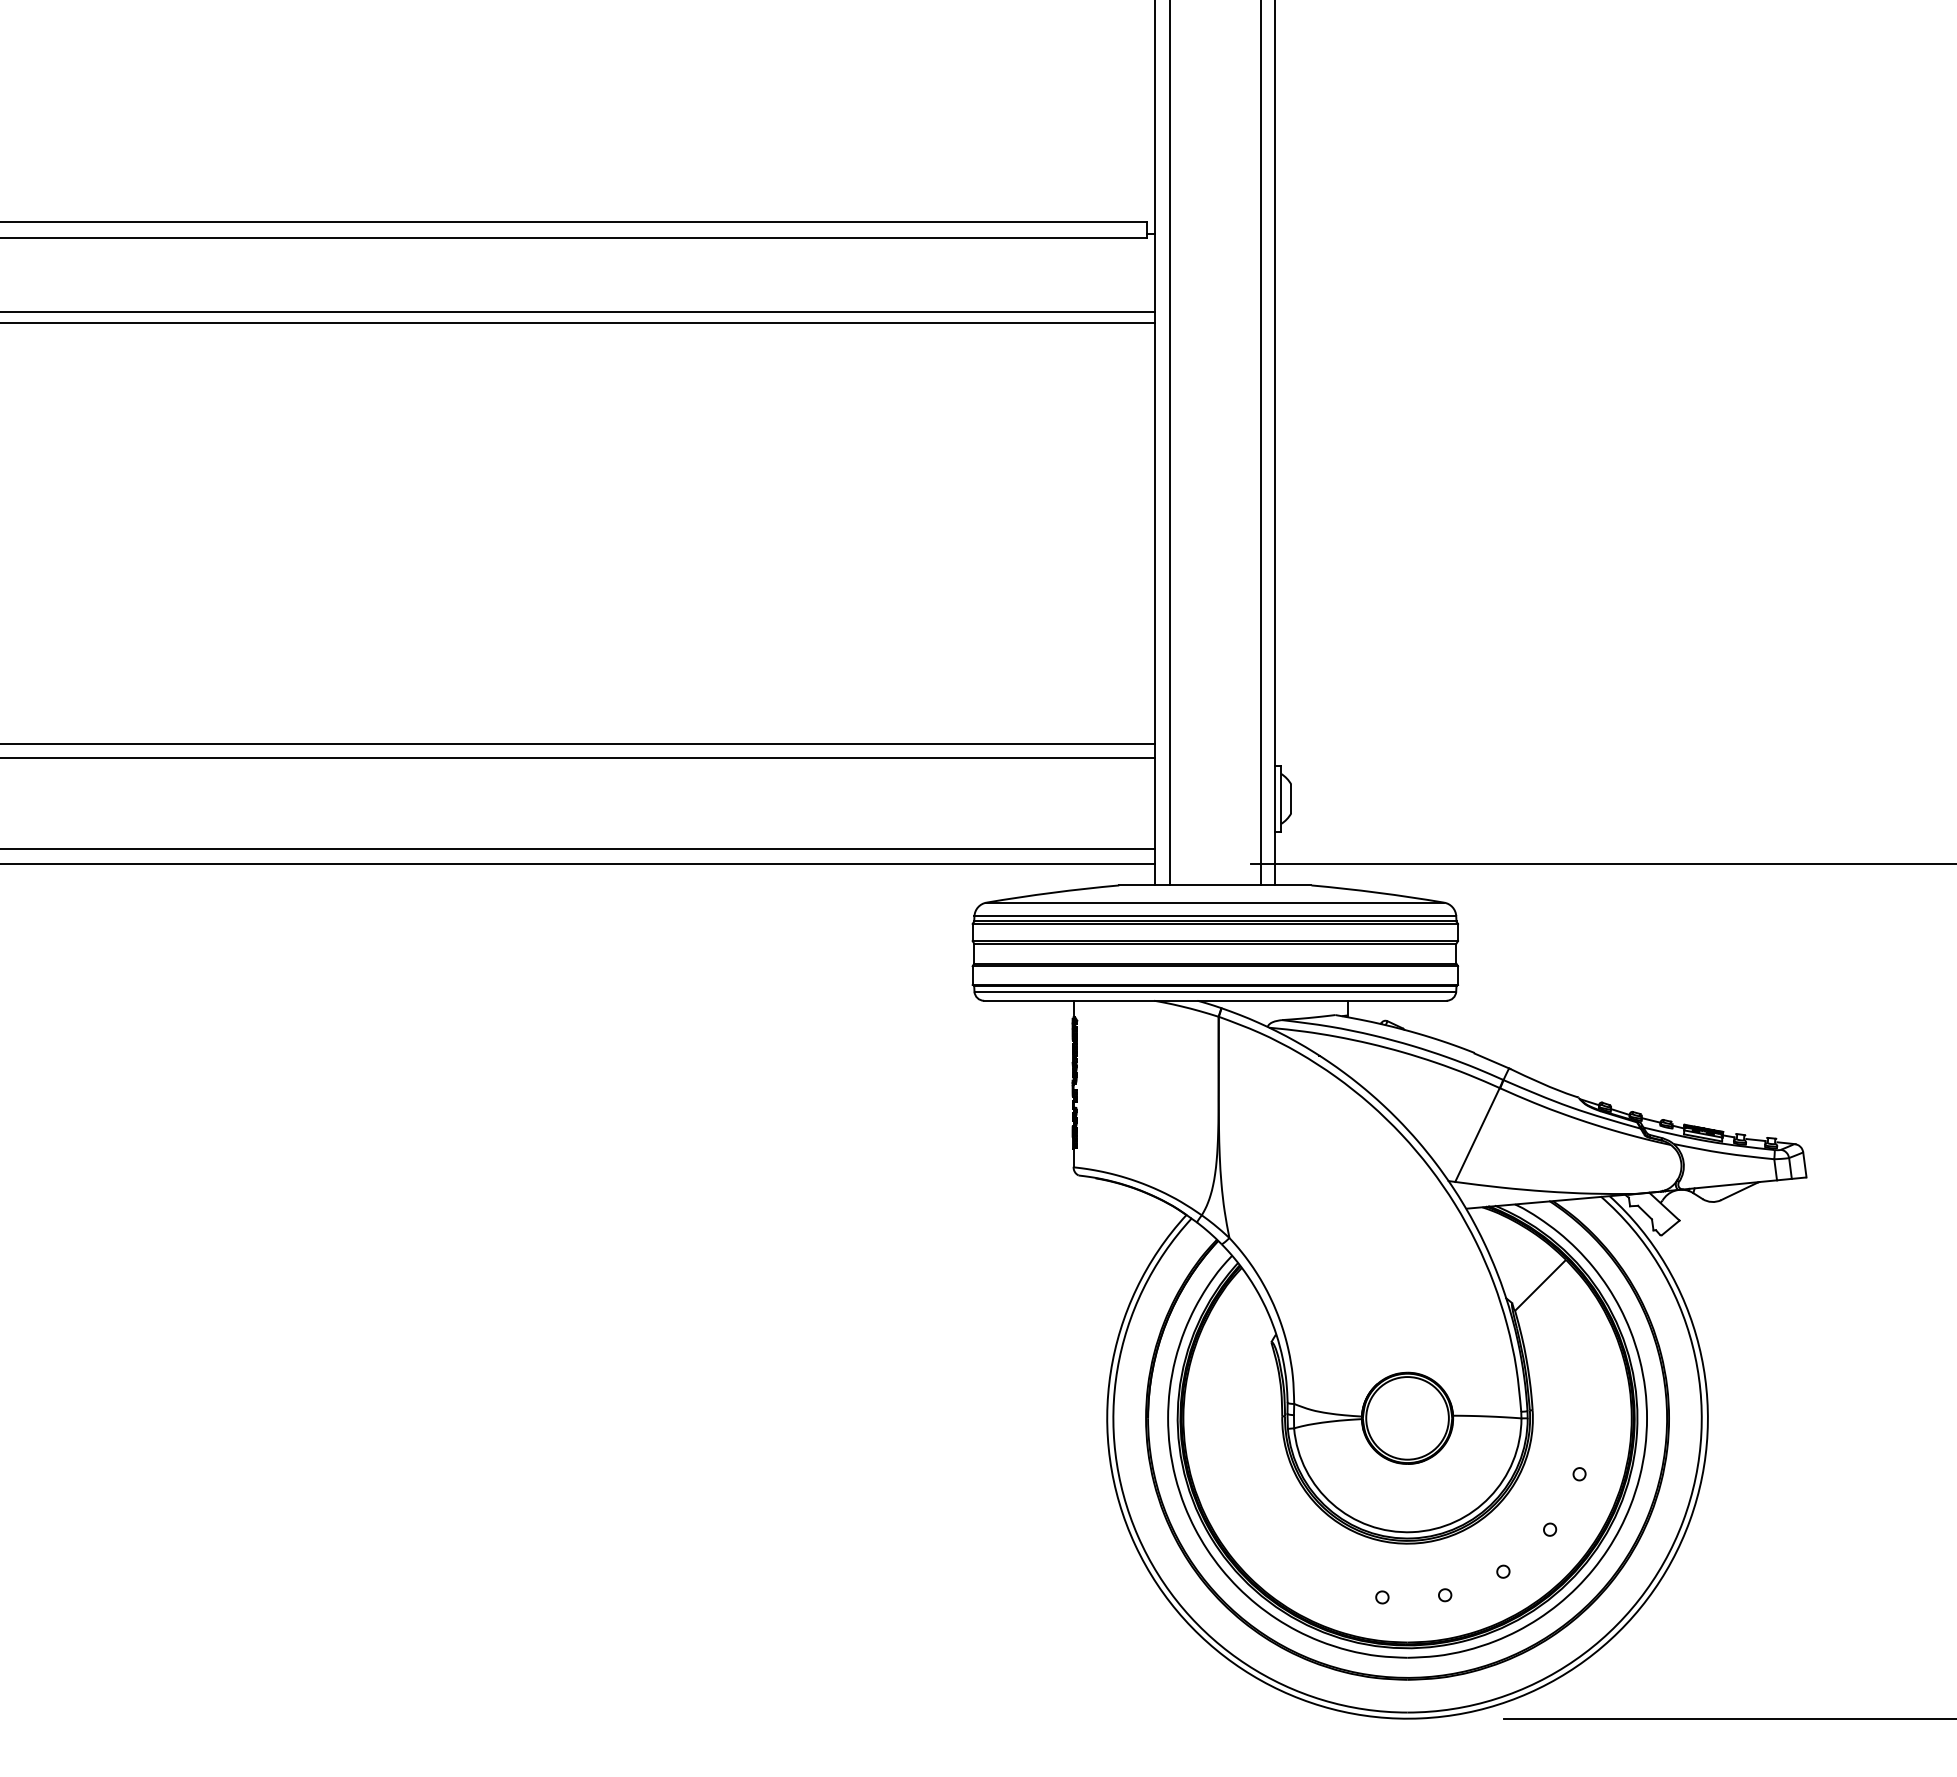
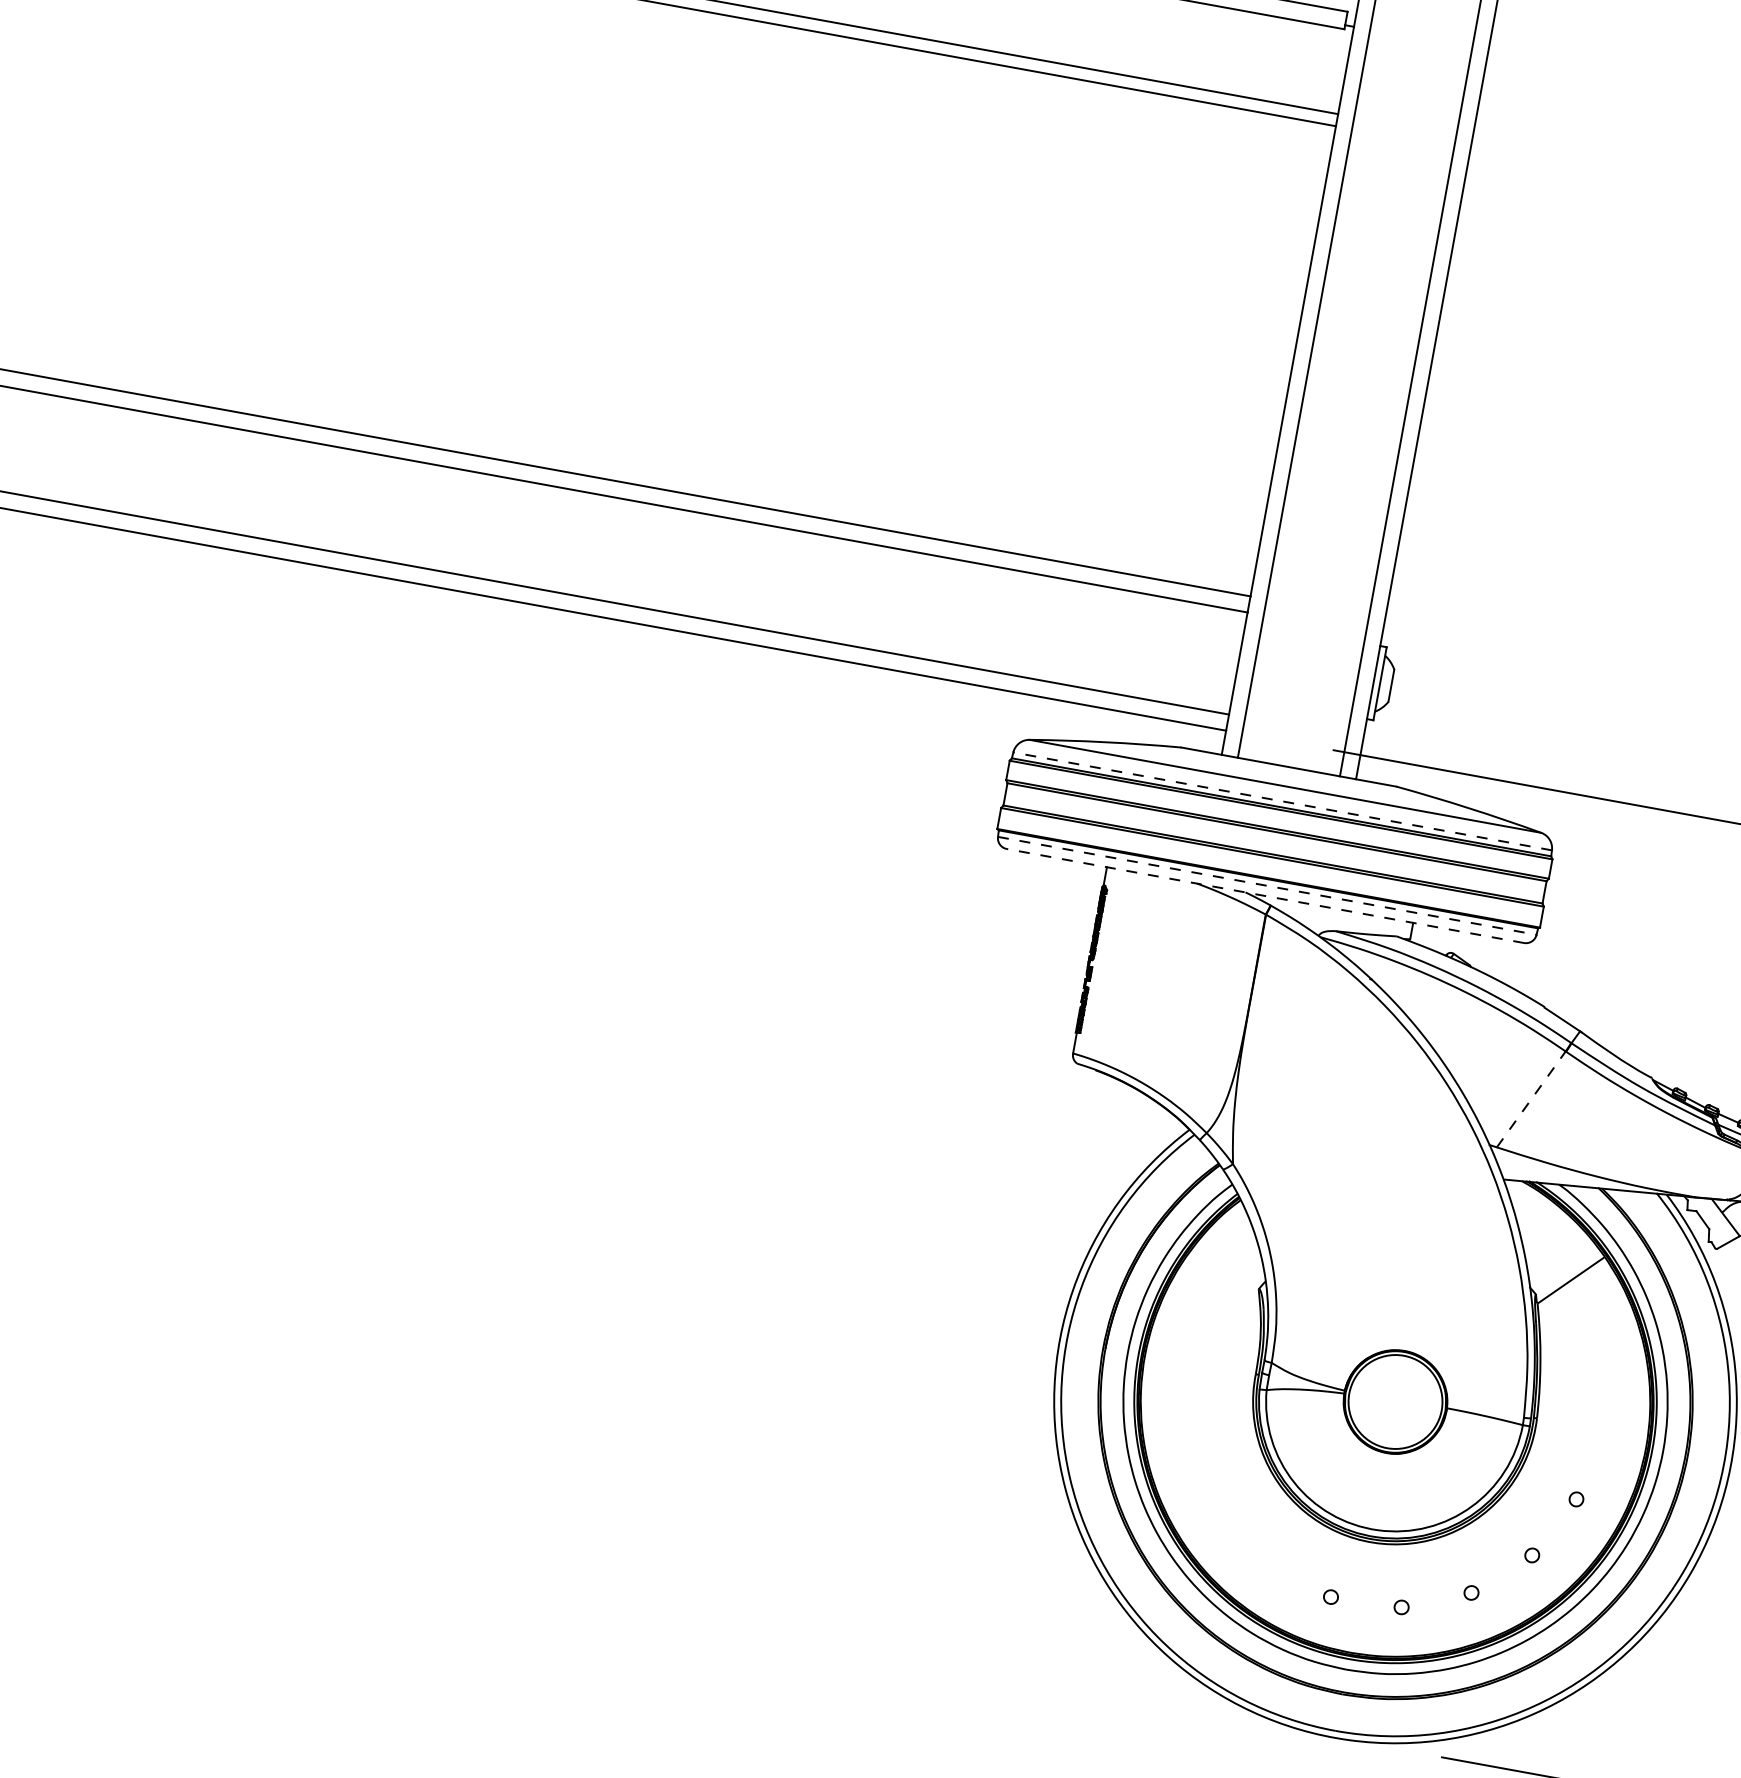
line: (1215, 916) -> (1282, 801), solid -> dashed
line: (1215, 991) -> (1267, 885), solid -> dashed
line: (1214, 1000) -> (1264, 895), solid -> dashed
line: (1477, 1135) -> (1531, 1099), solid -> dashed

